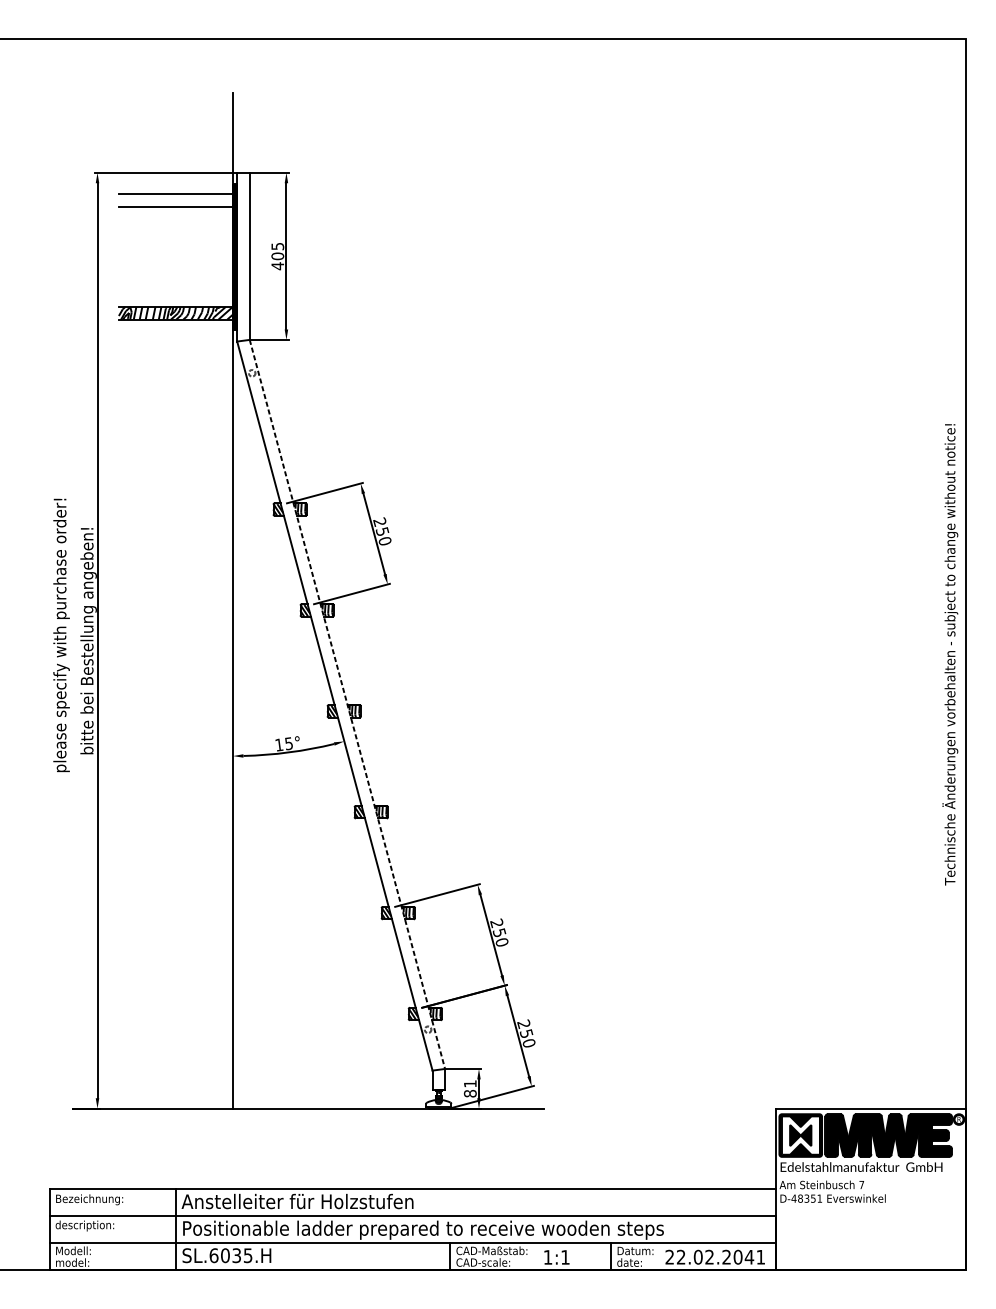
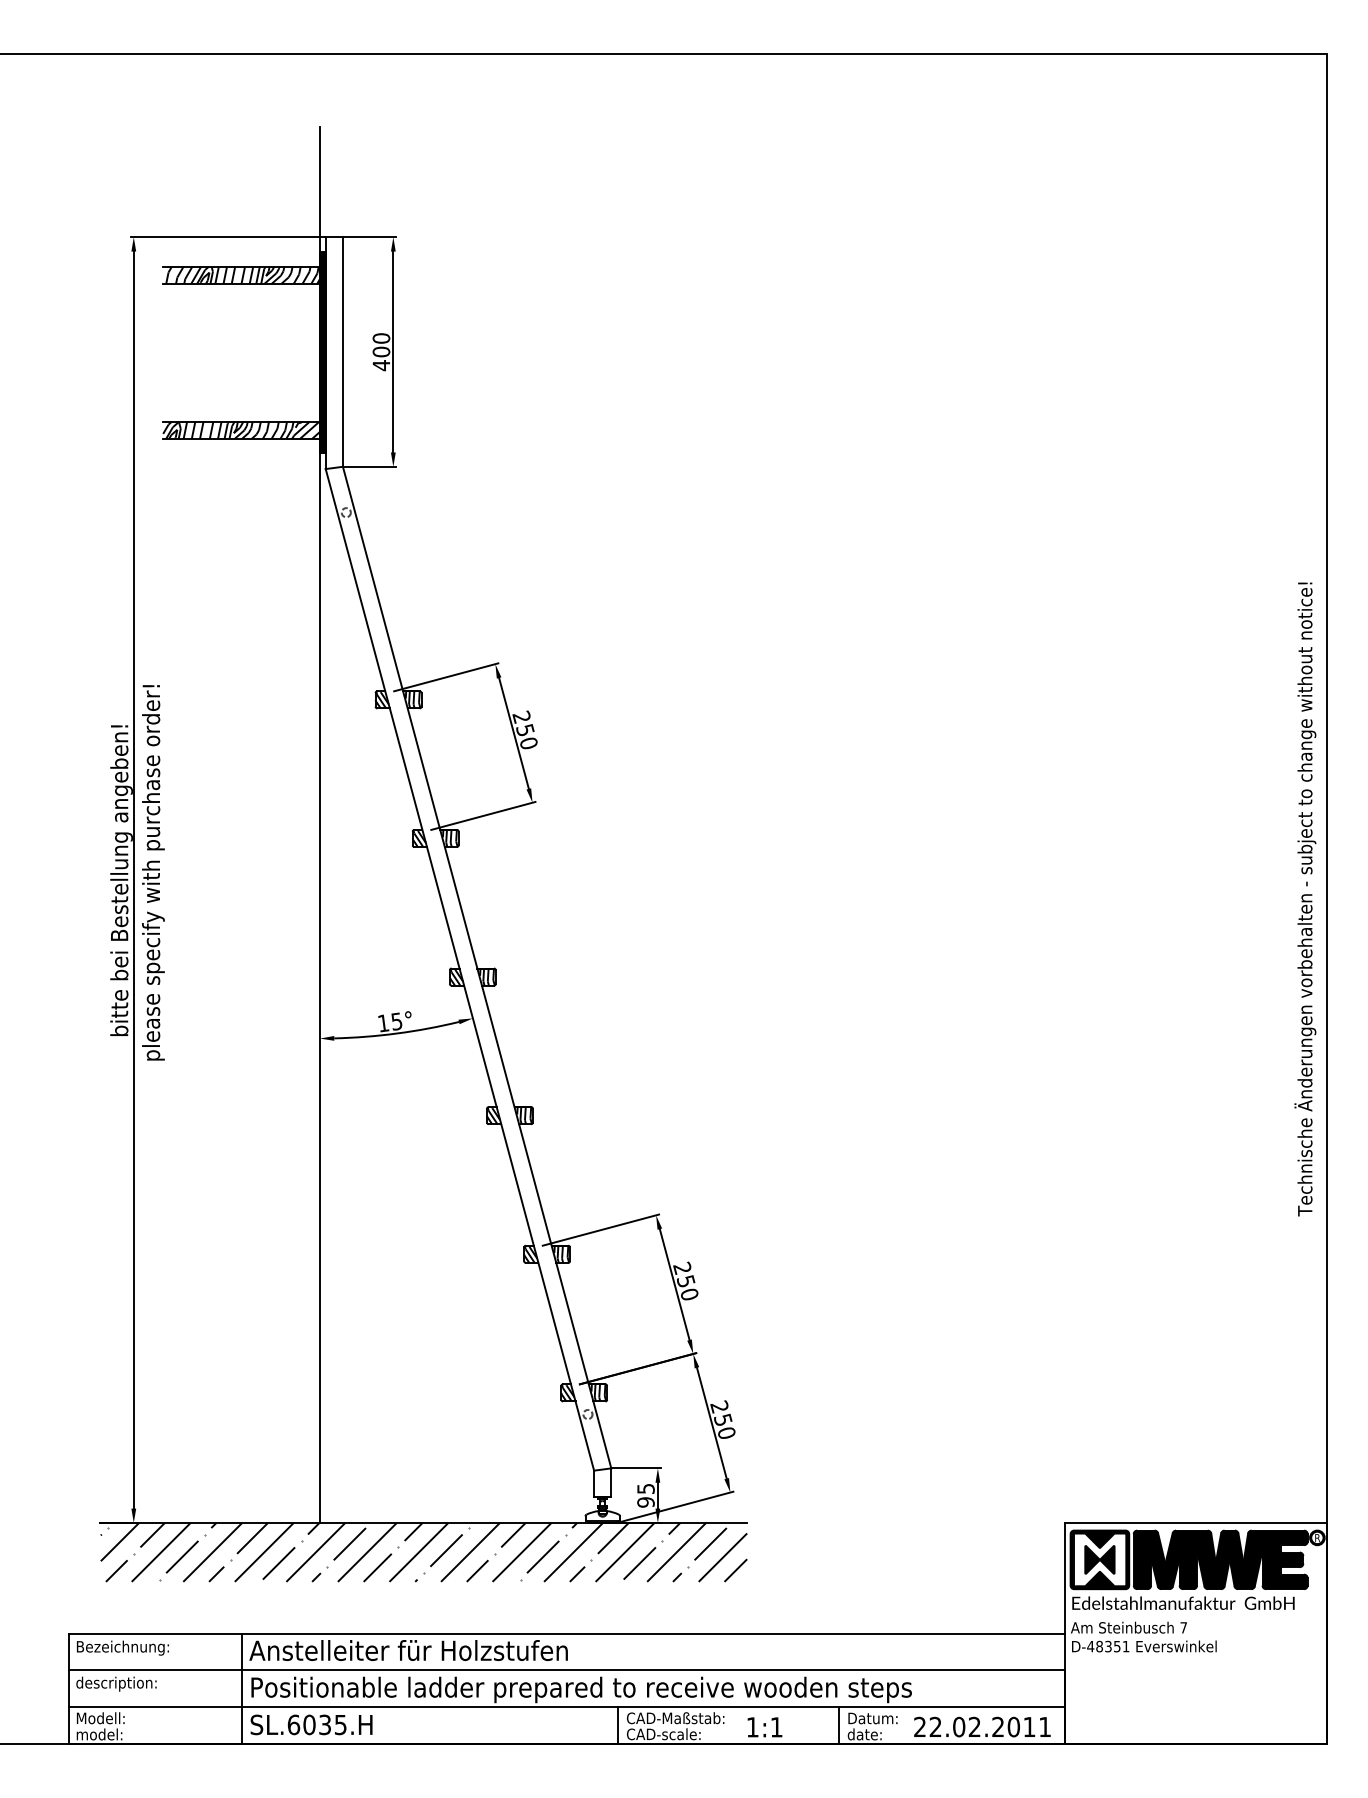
hatch: (176, 199) -> (242, 274), added
text: (277, 246) -> (381, 338), 405 -> 400
text: (61, 635) -> (153, 872), moved
line: (347, 705) -> (477, 968), dashed -> solid
text: (469, 1088) -> (645, 1495), 81 -> 95
hatch: (308, 1129) -> (423, 1551), added
text: (749, 1256) -> (1029, 1726), 22.02.2041 -> 22.02.2011

